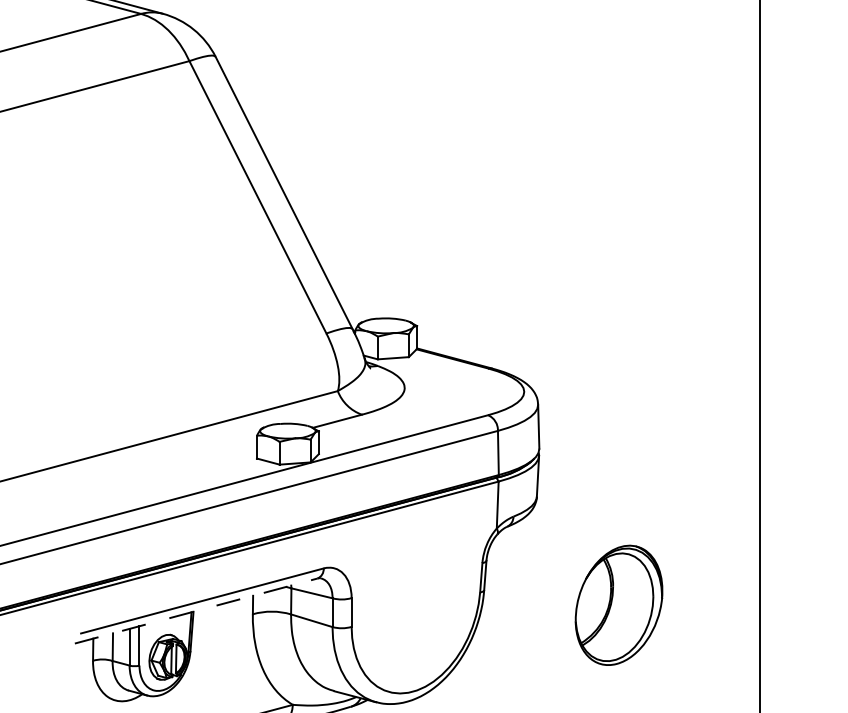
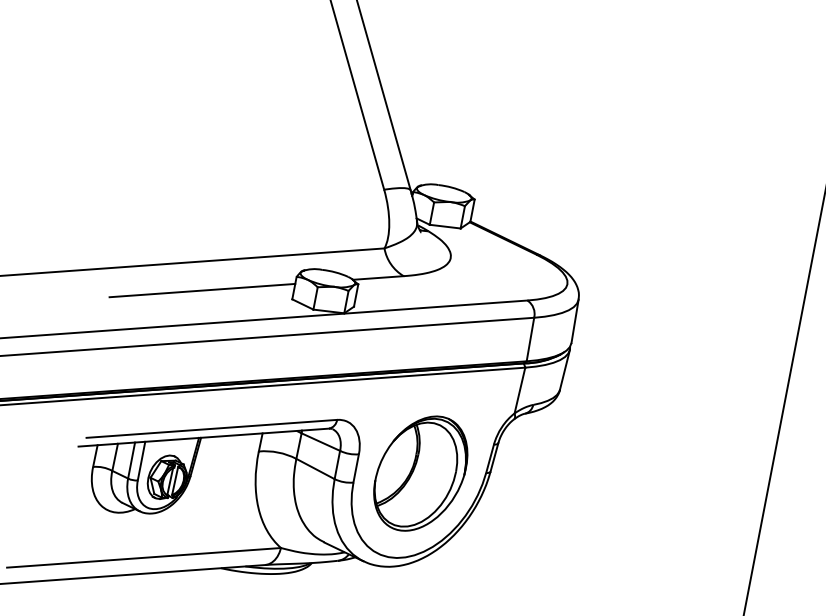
line: (166, 466) -> (201, 290), added
part: (618, 604) -> (420, 472), moved
line: (196, 611) -> (204, 438), dashed -> solid

